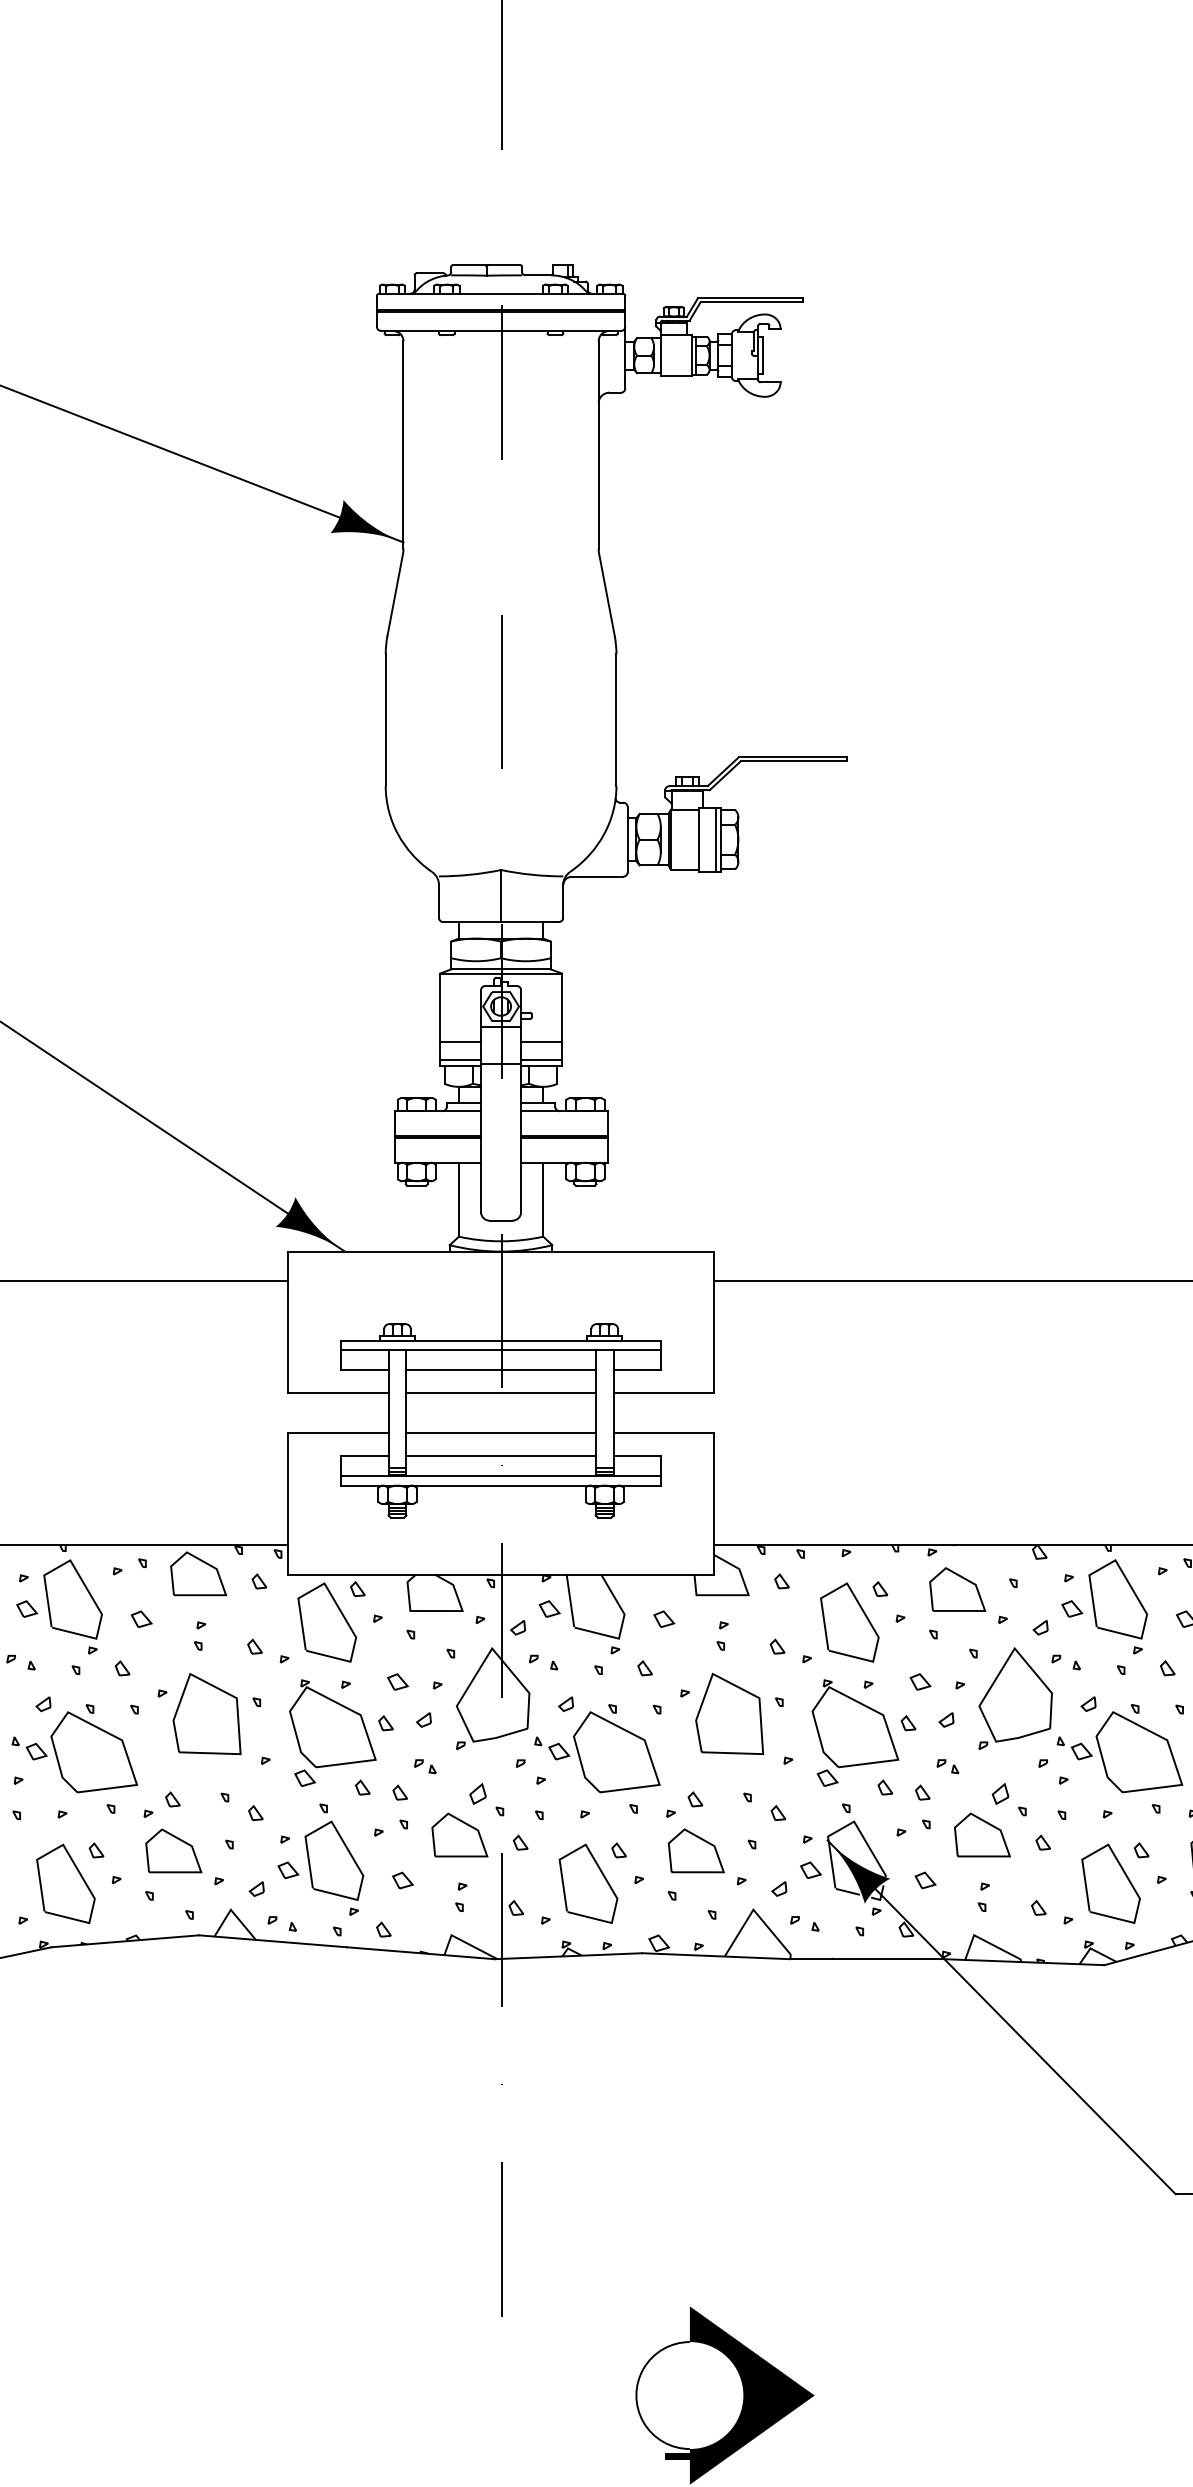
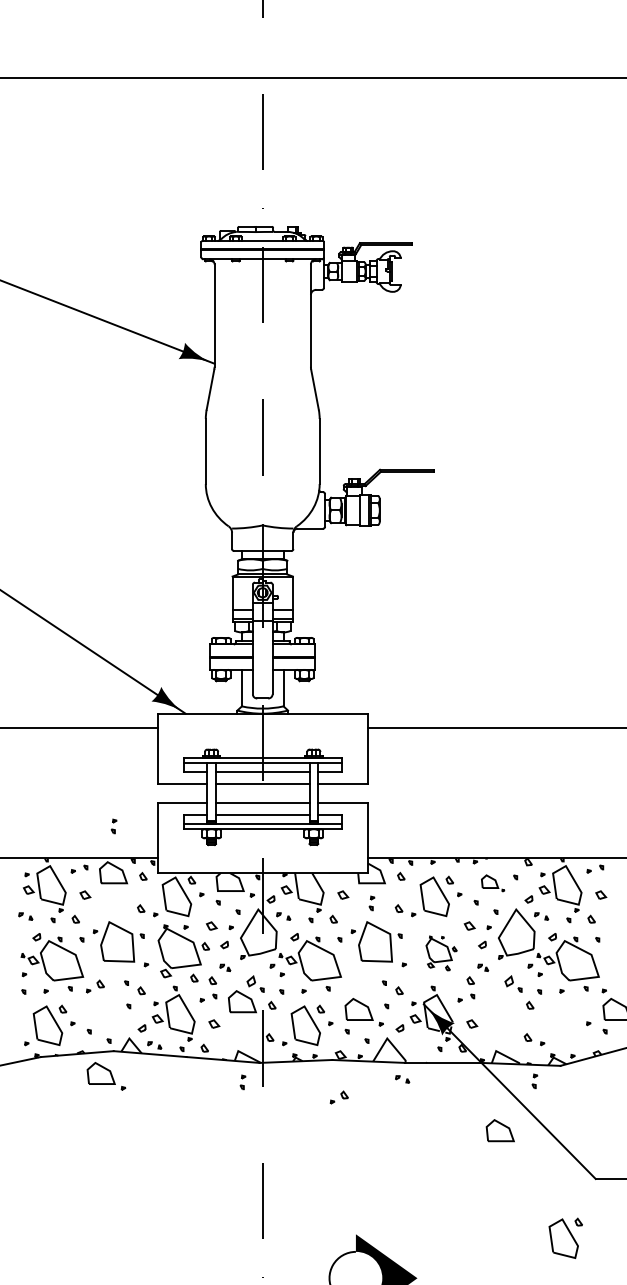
part: (966, 1595) -> (492, 883), size x0.6
part: (198, 1636) -> (113, 826), moved
part: (863, 1737) -> (441, 953), size x0.6
part: (682, 1804) -> (338, 1097), moved
part: (980, 1834) -> (499, 1130), moved
part: (184, 1857) -> (106, 1076), moved
part: (1114, 1881) -> (565, 1237), moved
part: (460, 1897) -> (242, 1082), moved
part: (982, 1897) -> (534, 1081), moved
part: (804, 1923) -> (402, 1079), moved

